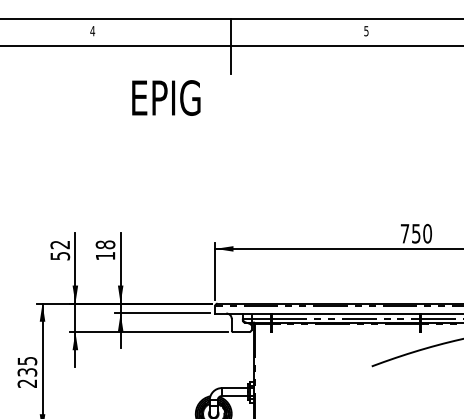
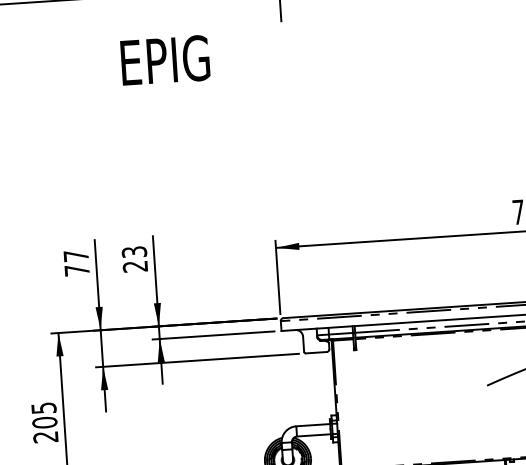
text: (166, 97) -> (165, 59), moved
text: (60, 250) -> (77, 263), 52 -> 77
text: (105, 250) -> (134, 259), 18 -> 23
text: (27, 372) -> (45, 422), 235 -> 205

